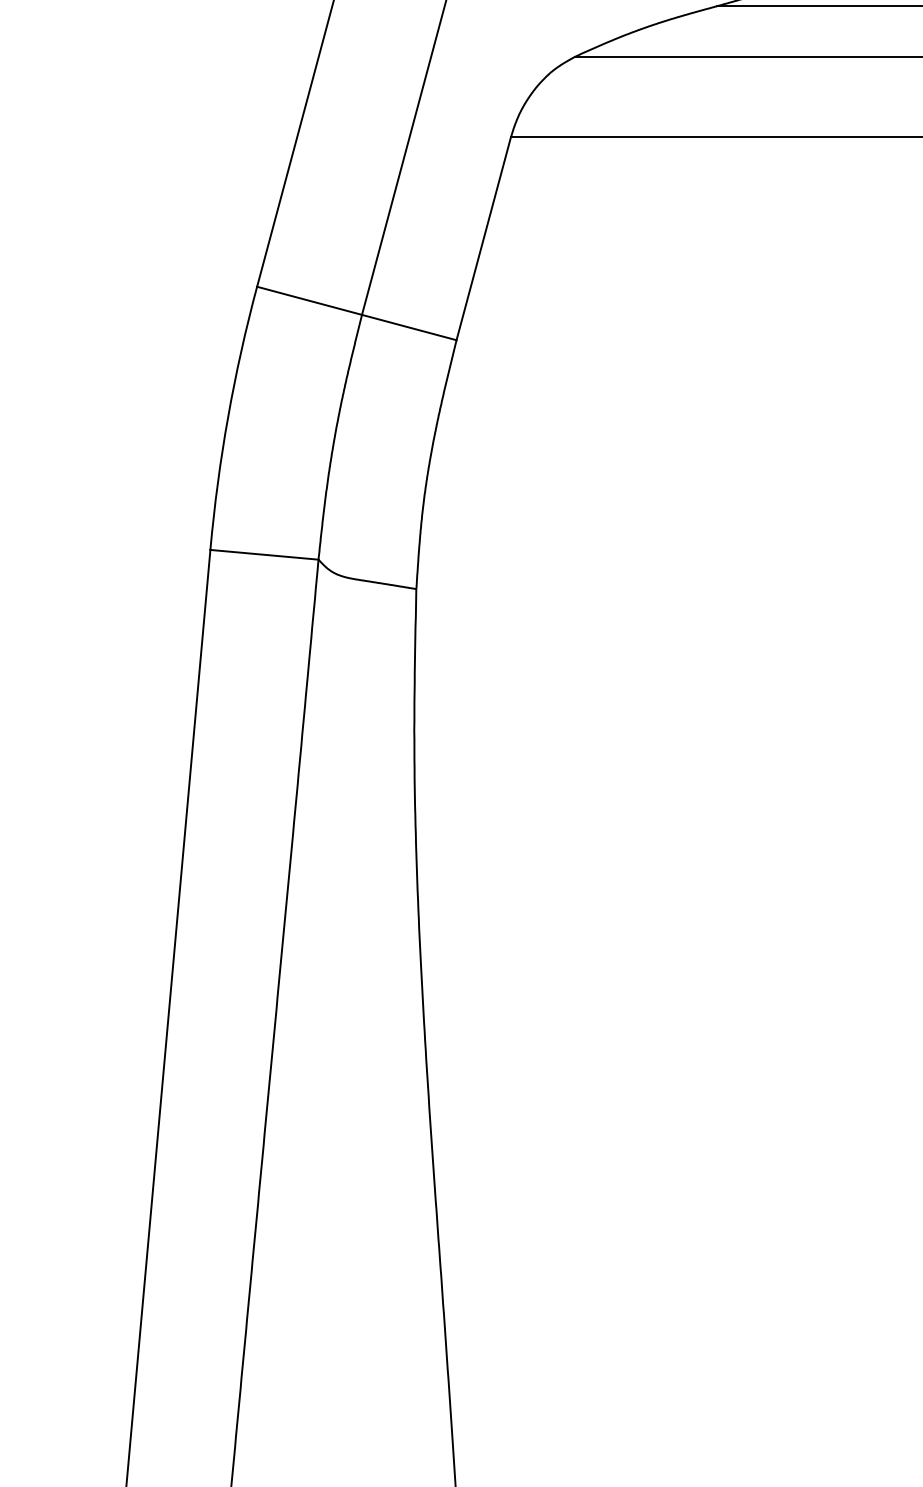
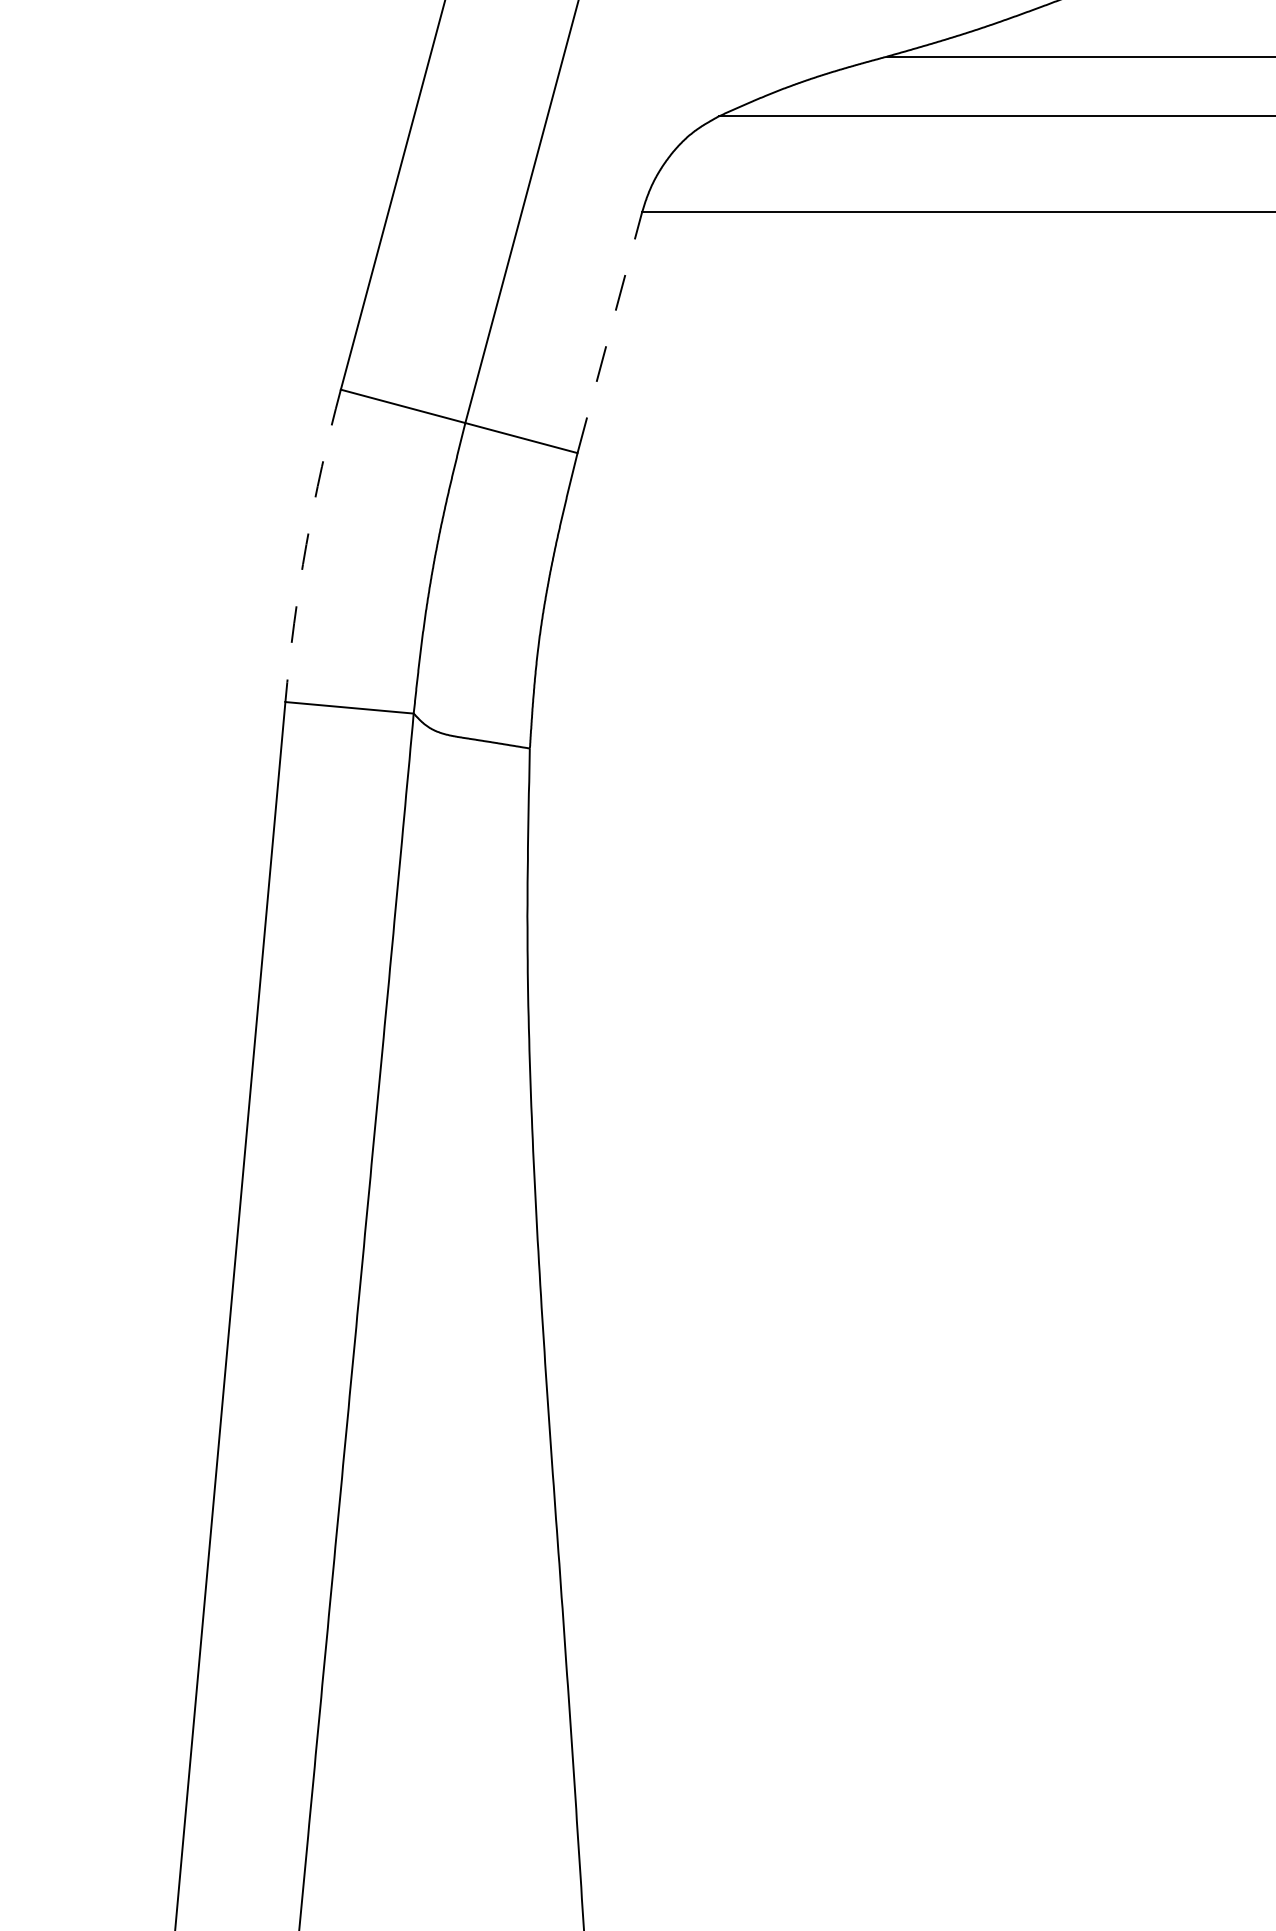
line: (483, 238) -> (609, 332), solid -> dashed
arc: (228, 417) -> (306, 544), solid -> dashed

